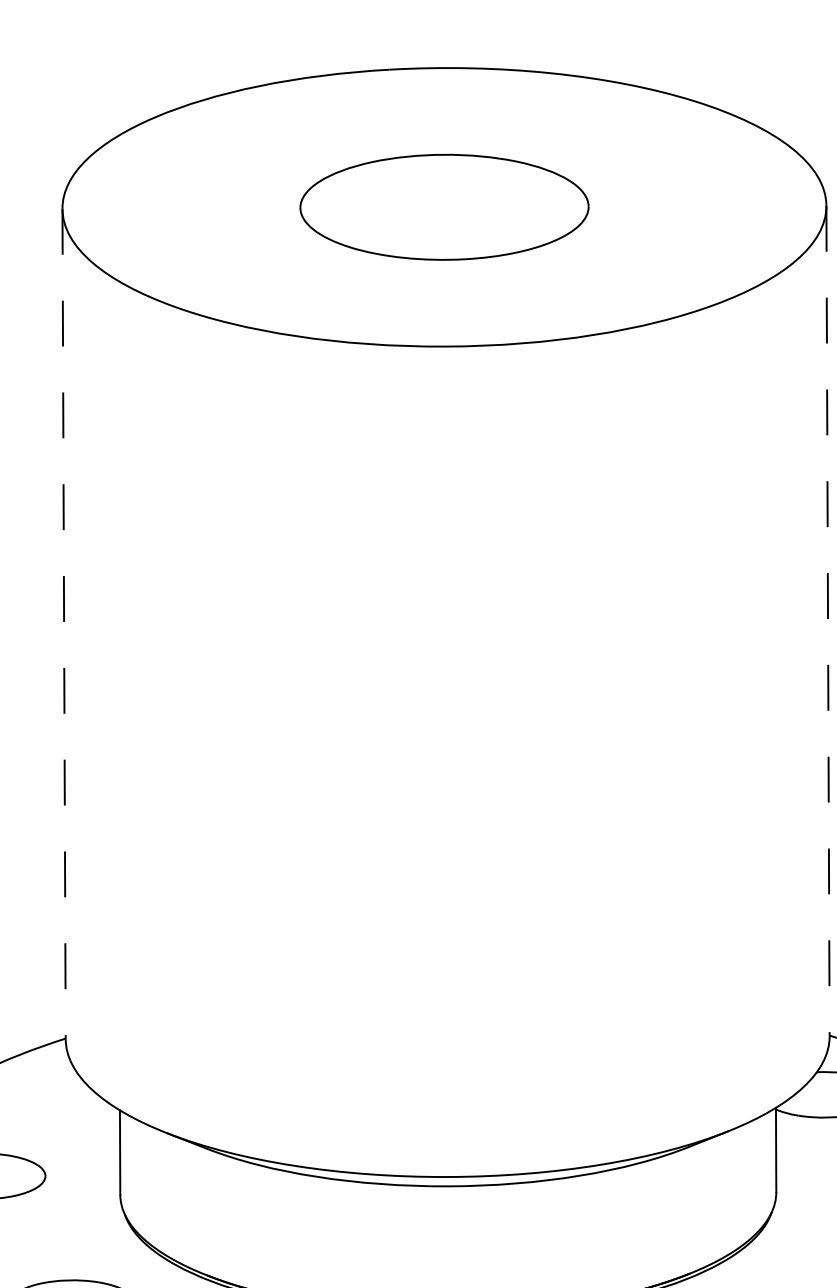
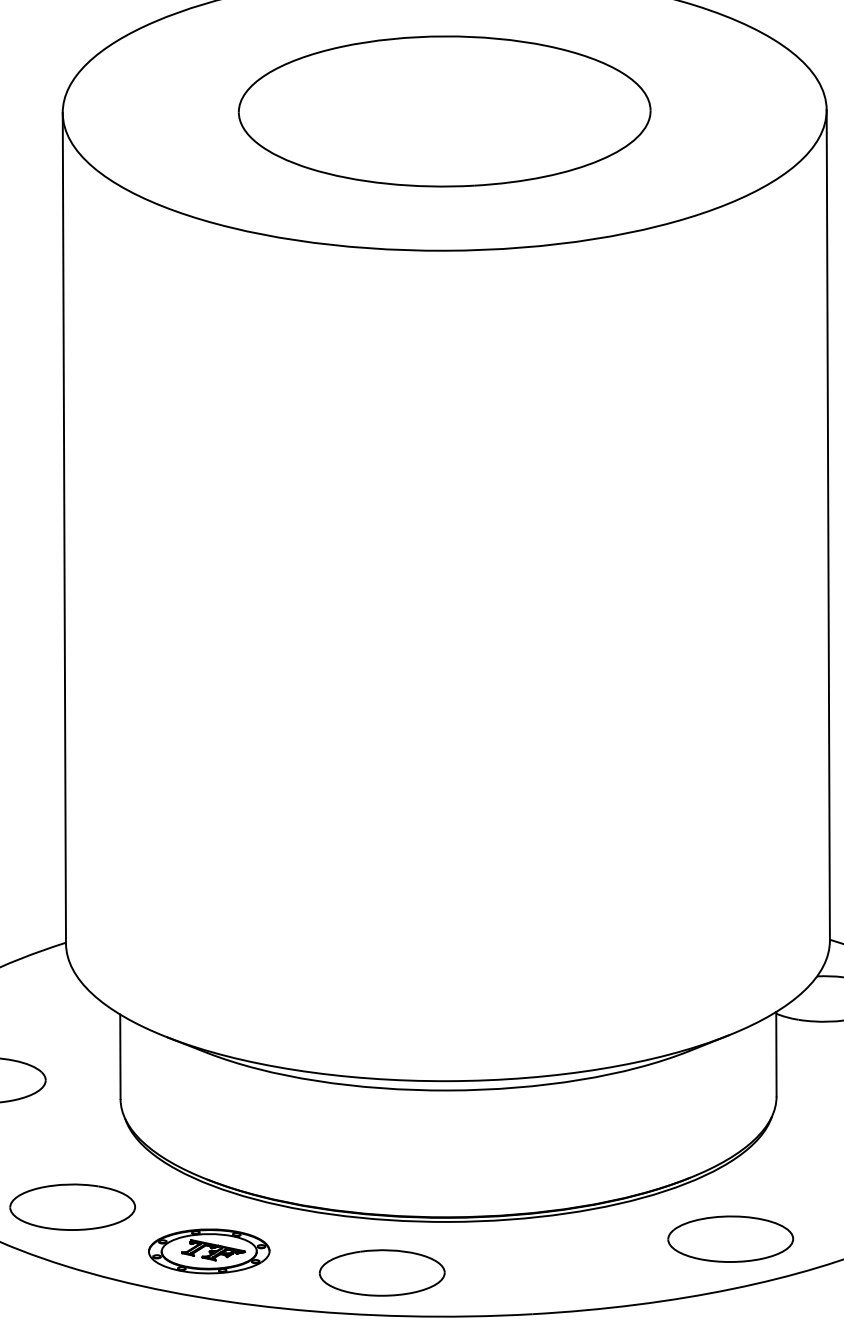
part: (444, 207) -> (444, 111), size x1.43
line: (828, 621) -> (828, 525), dashed -> solid
line: (64, 624) -> (64, 528), dashed -> solid

